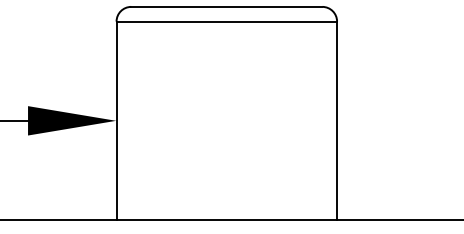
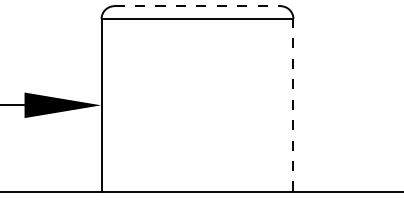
line: (227, 7) -> (198, 6), solid -> dashed
line: (337, 119) -> (293, 104), solid -> dashed

